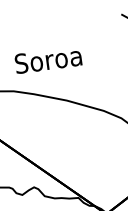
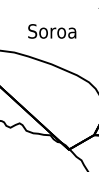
text: (48, 60) -> (52, 31), moved

